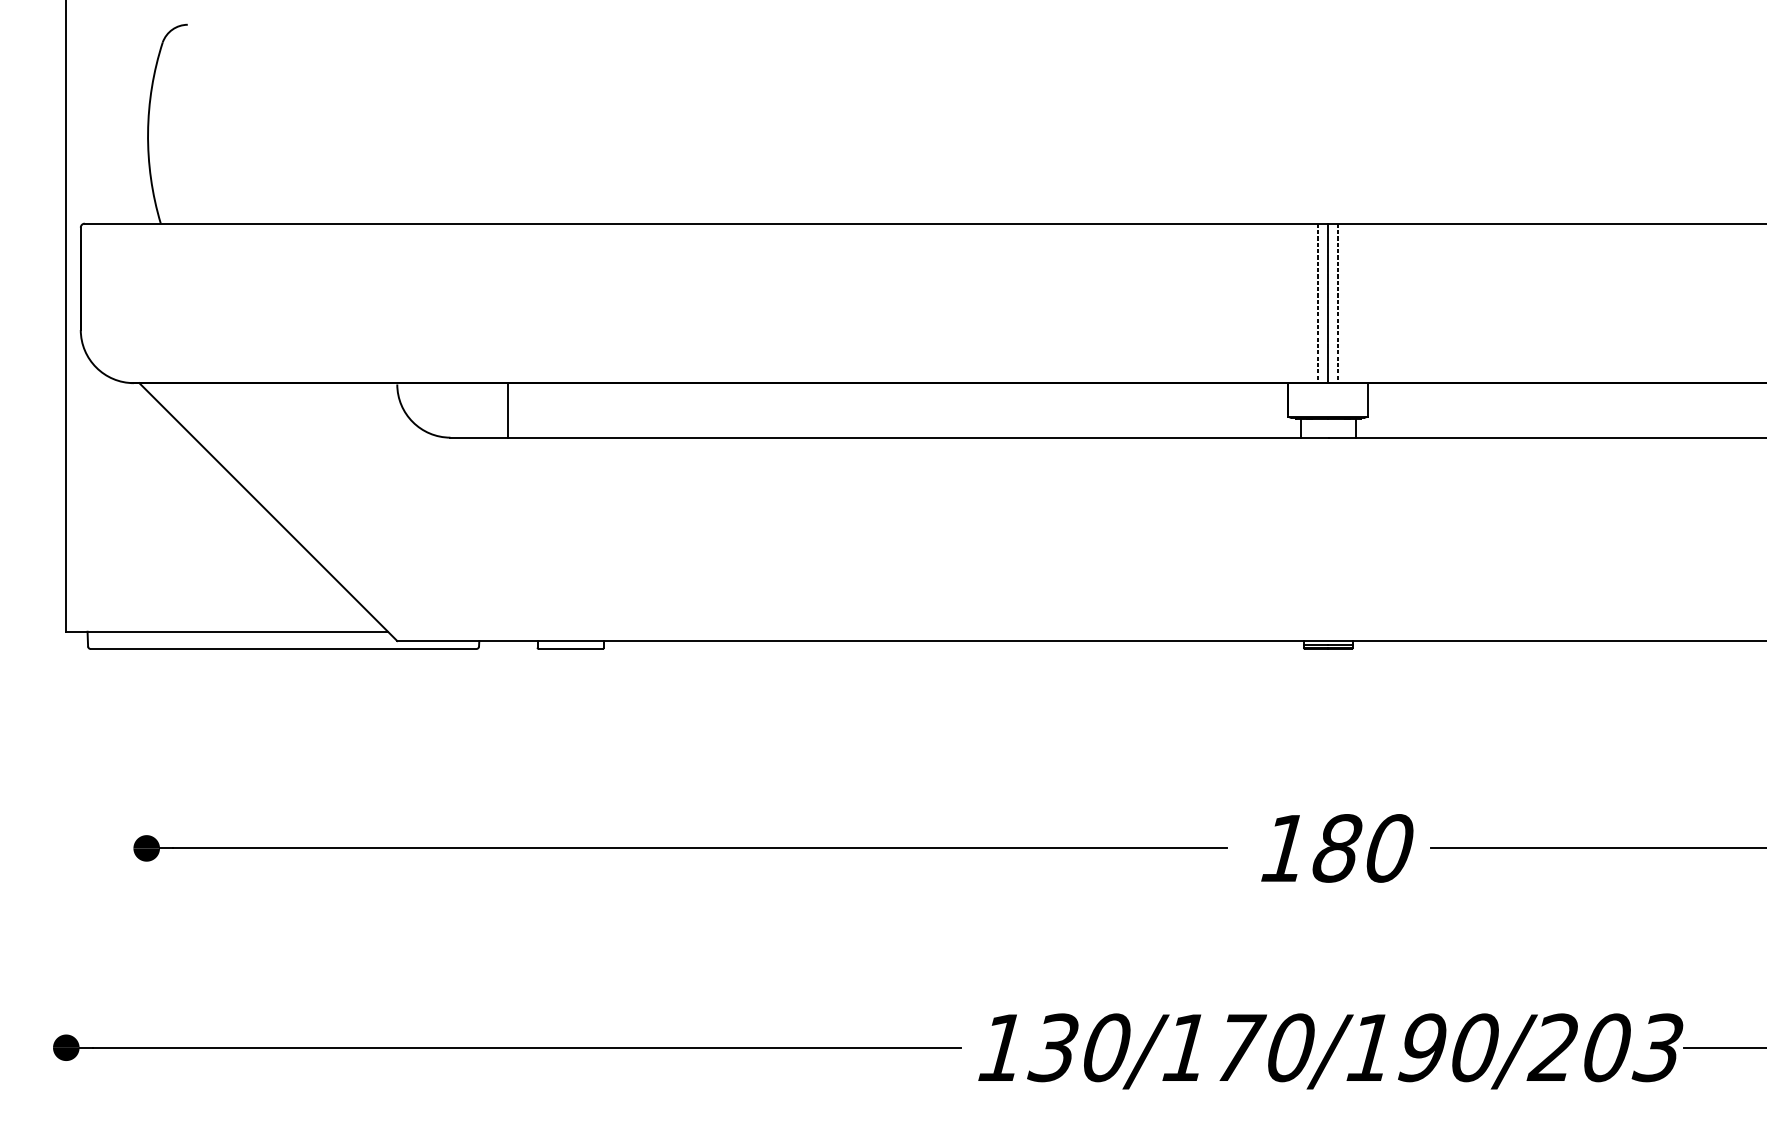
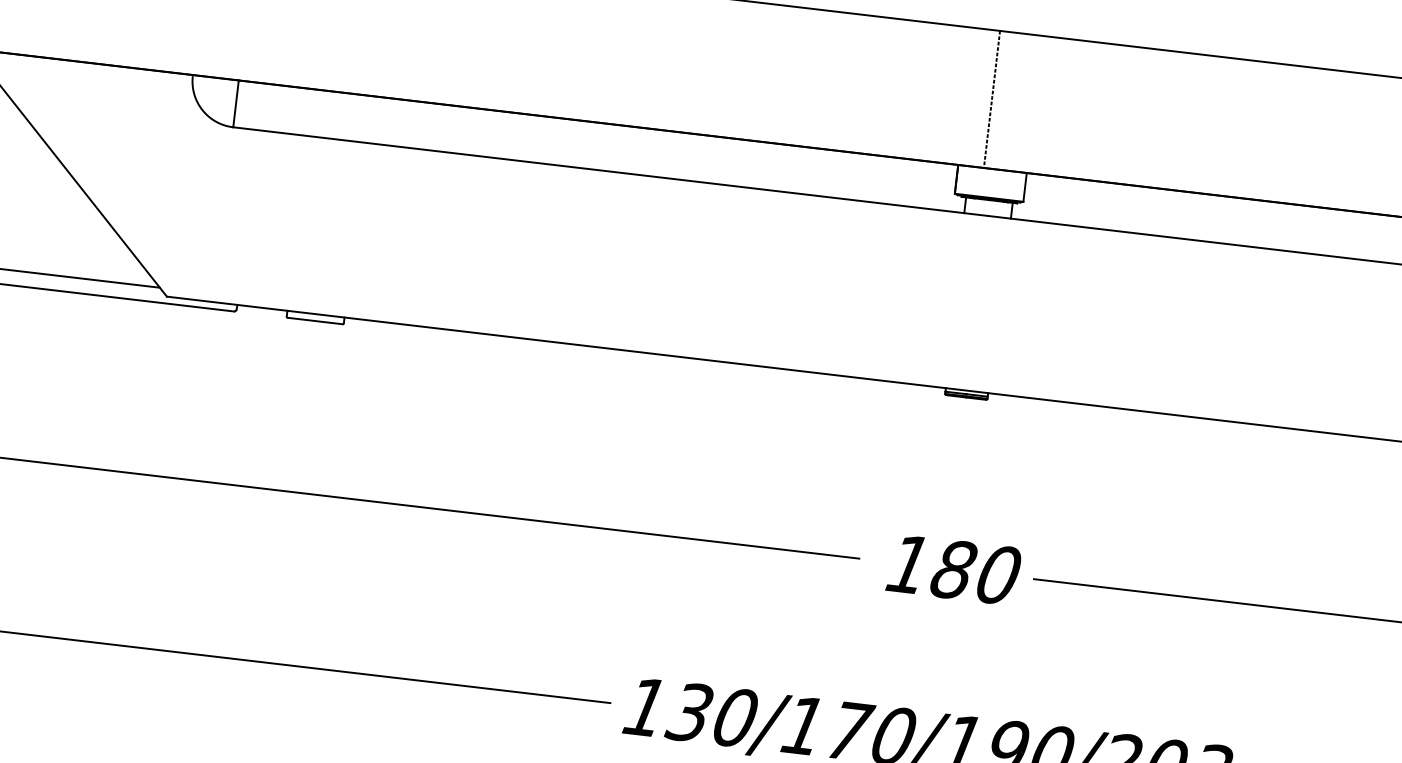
line: (1327, 303) -> (1000, 100), removed
line: (1337, 303) -> (1008, 101), removed
line: (507, 410) -> (235, 103), moved

